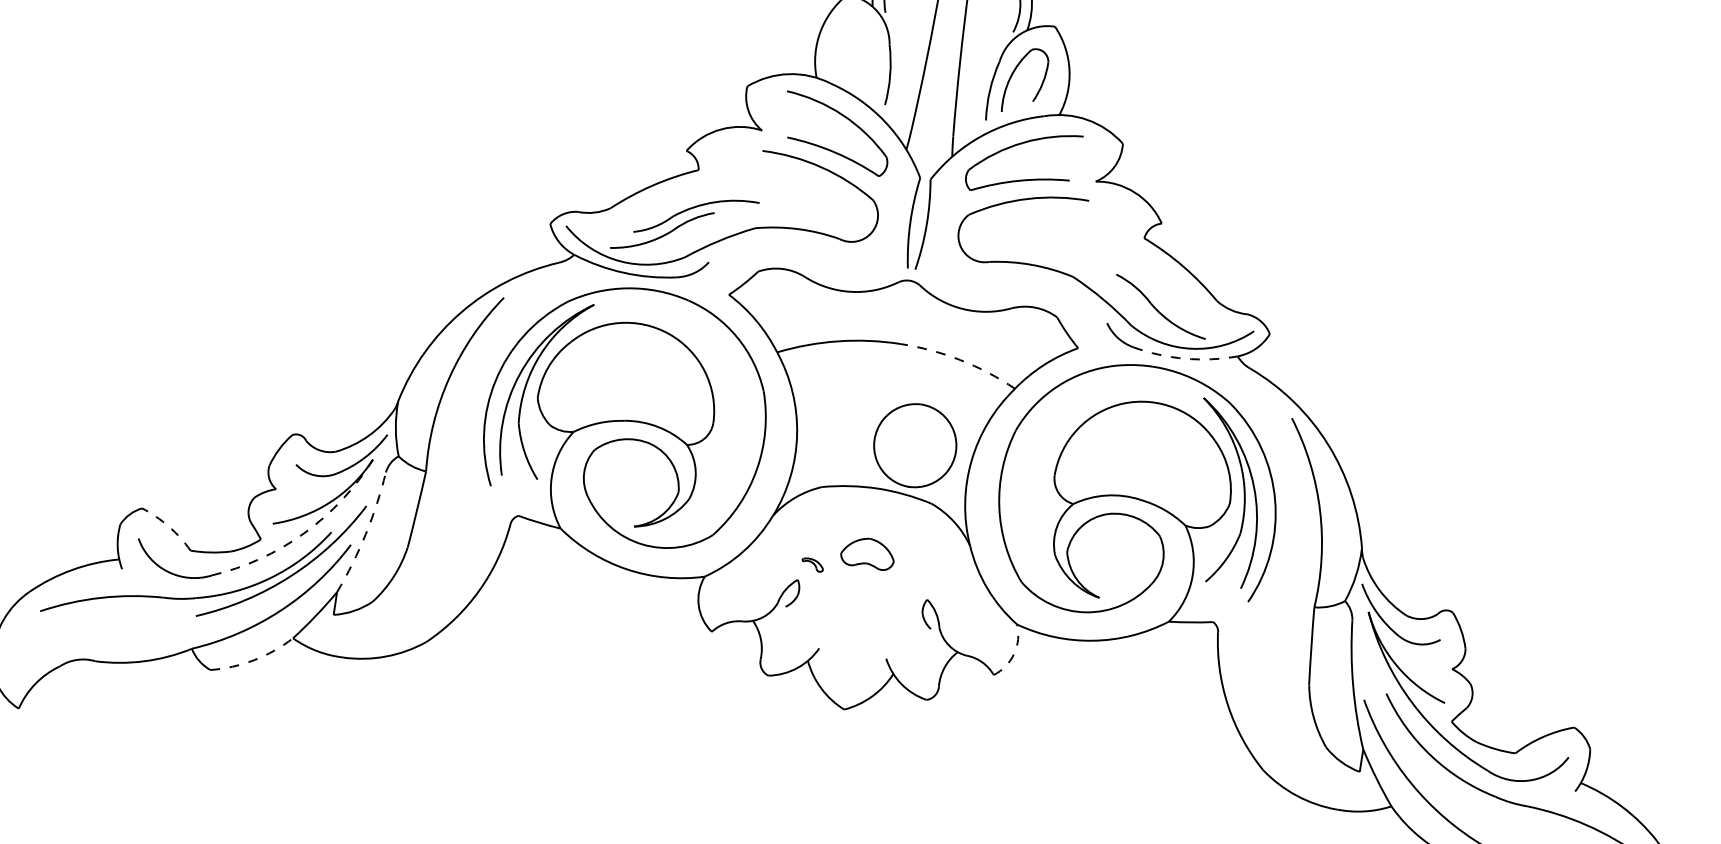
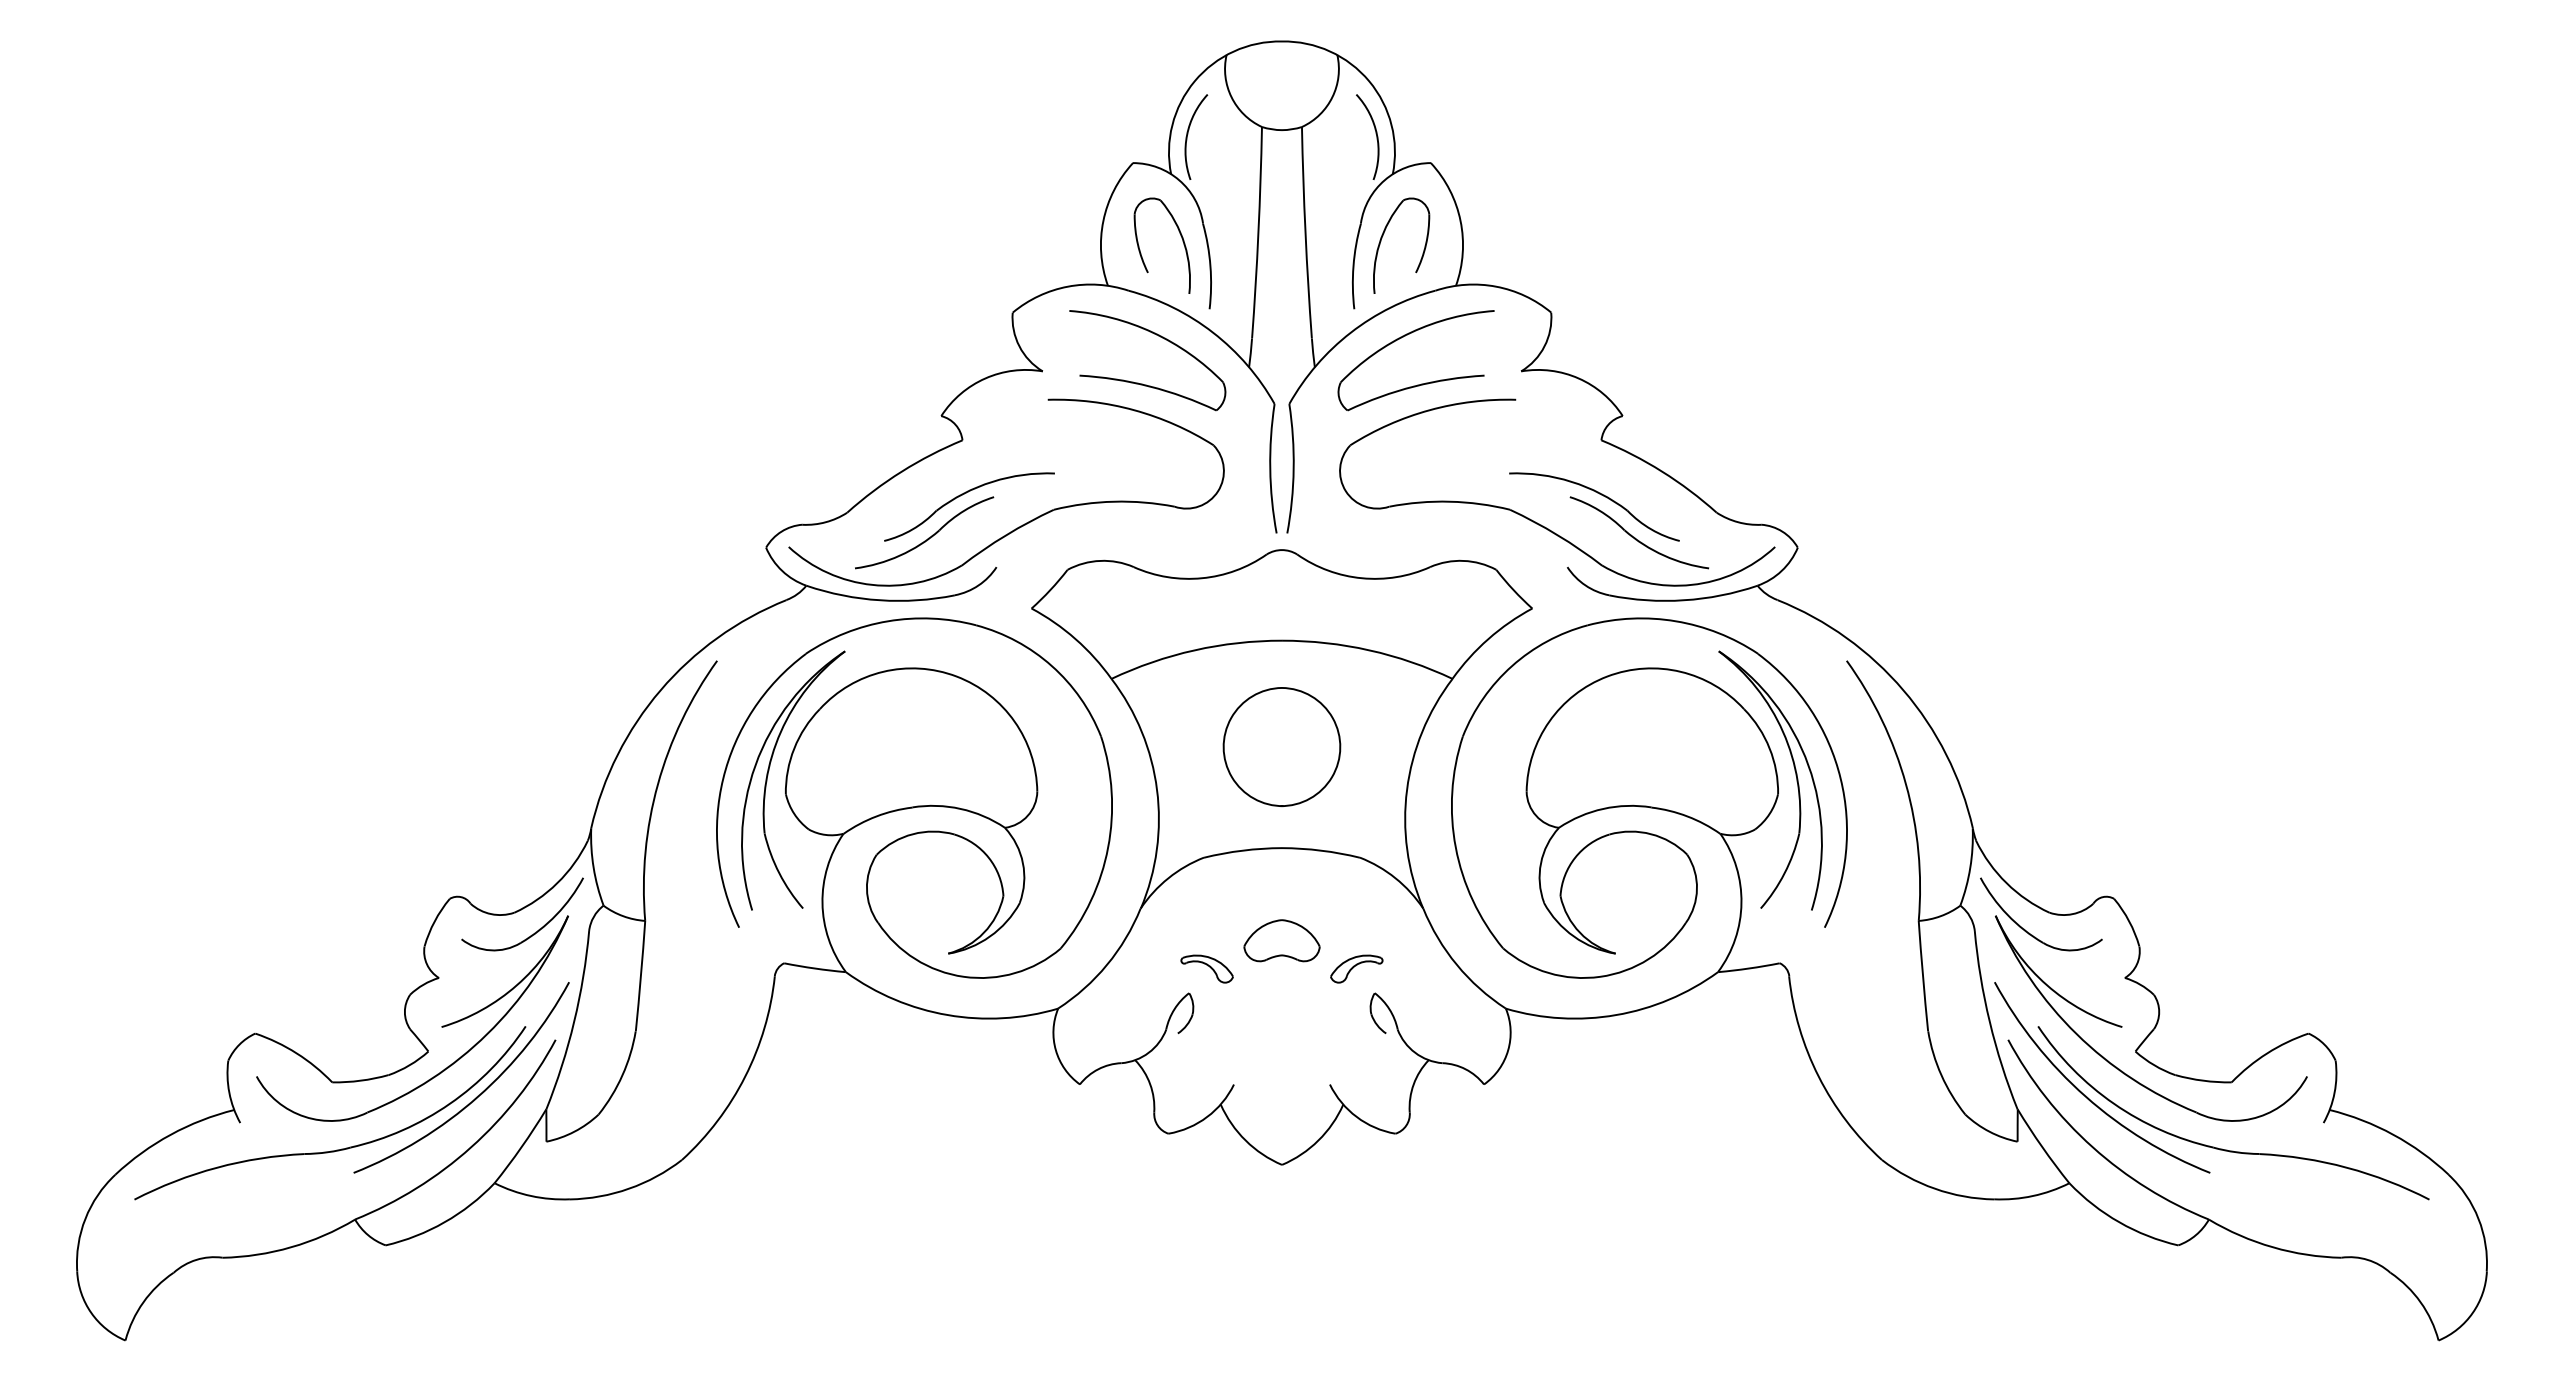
part: (872, 51) -> (1180, 236), added
part: (1137, 275) -> (1599, 494), added
arc: (1185, 358) -> (1684, 600), dashed -> solid
arc: (960, 360) -> (1369, 650), dashed -> solid
part: (914, 445) -> (1281, 746), moved
arc: (168, 526) -> (296, 1053), dashed -> solid
arc: (303, 533) -> (487, 1034), dashed -> solid
arc: (366, 534) -> (574, 1021), dashed -> solid
part: (812, 564) -> (1206, 968), size x1.67
part: (917, 580) -> (1356, 968), added
arc: (1014, 653) -> (1508, 1050), dashed -> solid
arc: (253, 660) -> (444, 1222), dashed -> solid
arc: (1412, 747) -> (2086, 1095), added

